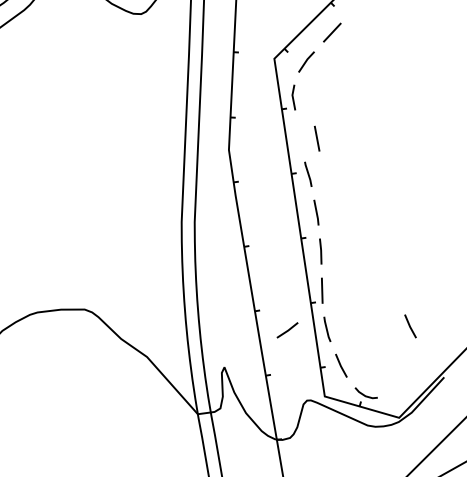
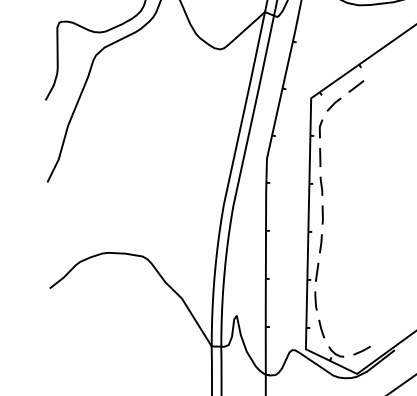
line: (317, 138) -> (320, 157), moved
line: (410, 325) -> (376, 308), removed
line: (286, 330) -> (361, 350), moved

